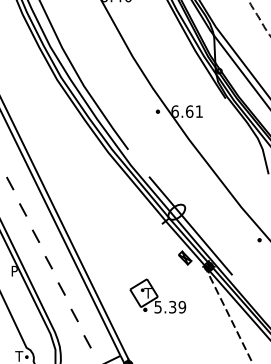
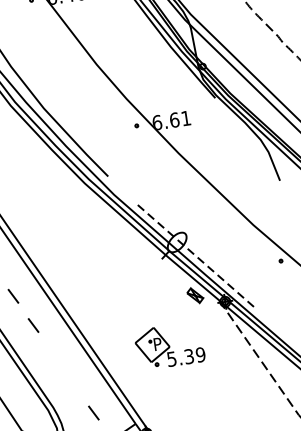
line: (190, 225) -> (195, 255), solid -> dashed
line: (61, 288) -> (53, 354), removed
text: (147, 293) -> (156, 344), T -> P
line: (74, 315) -> (73, 383), removed

